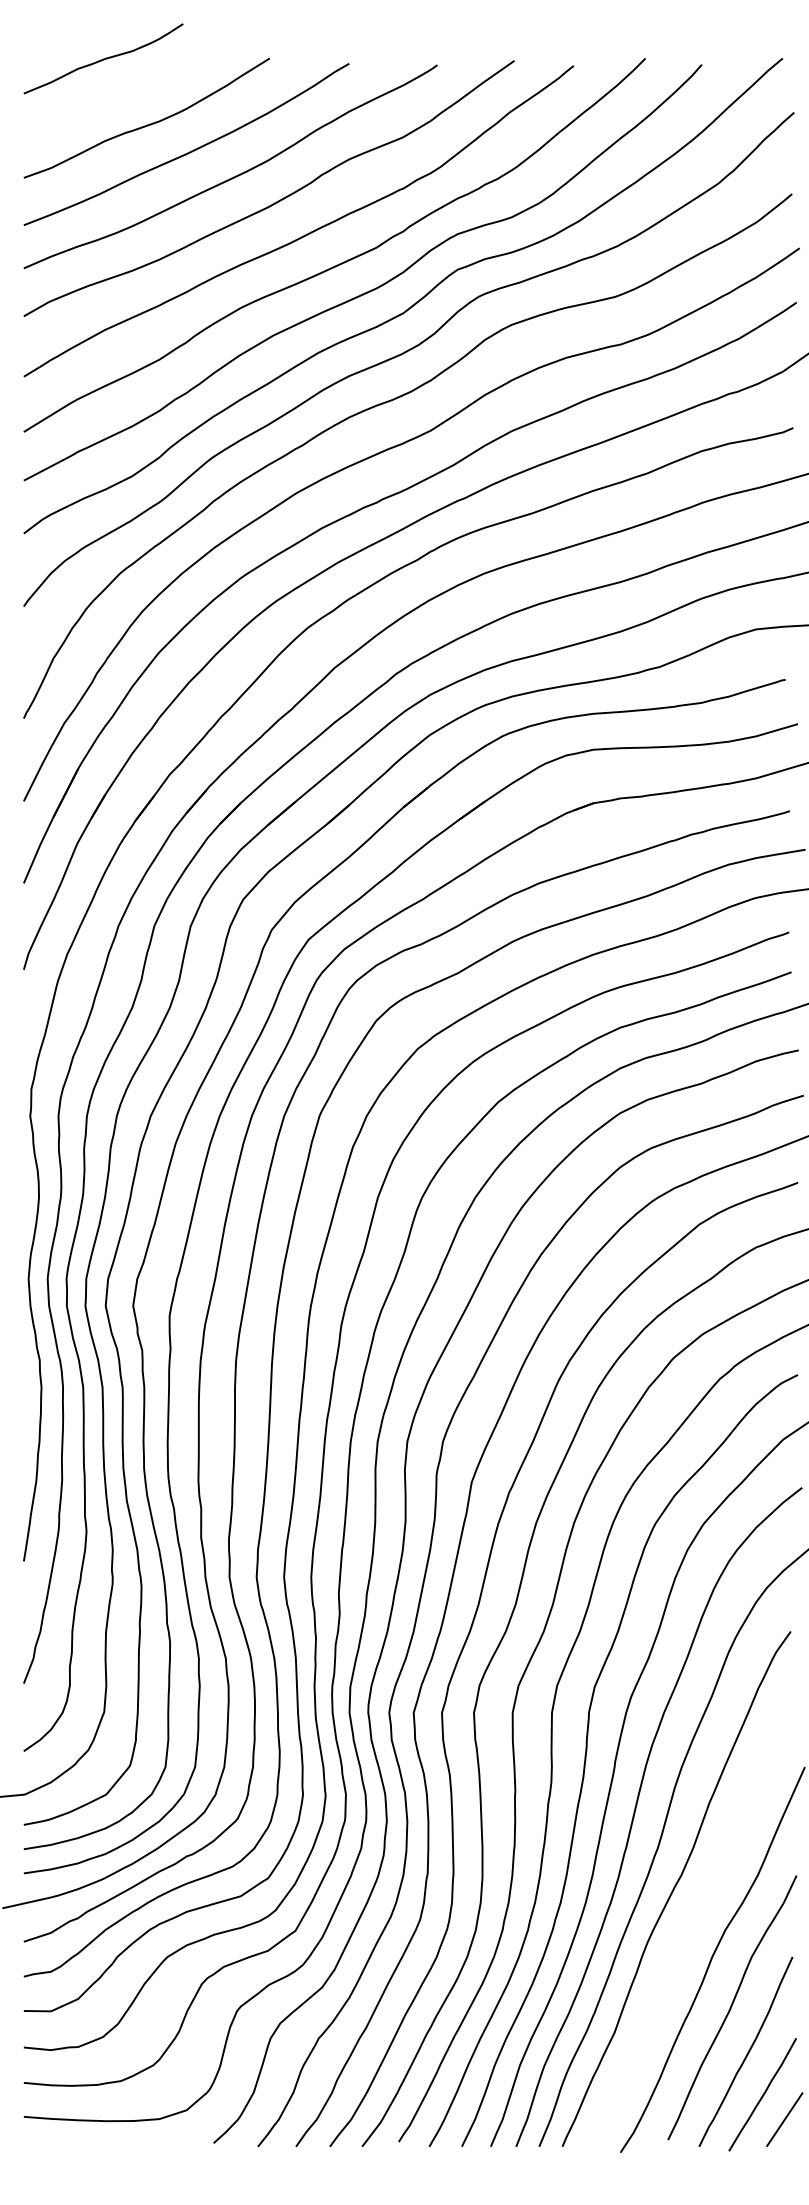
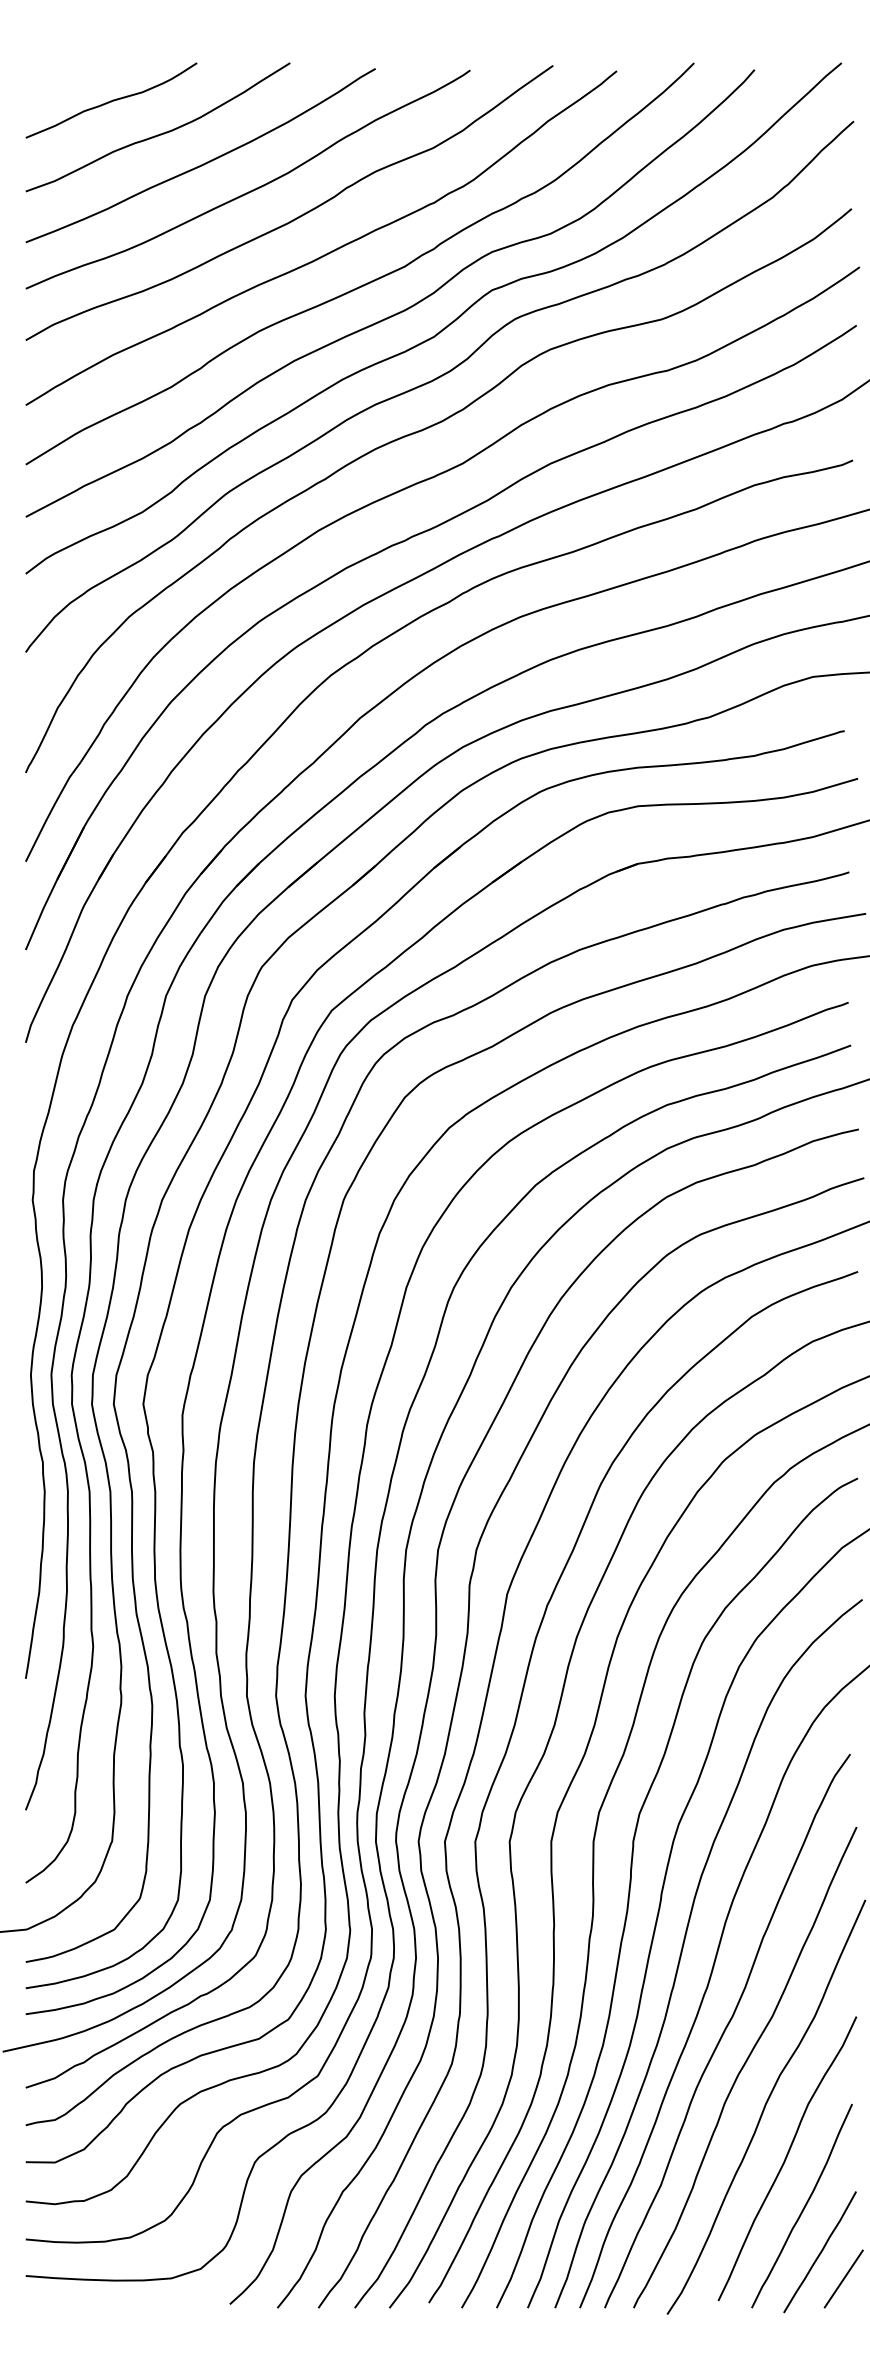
curve: (103, 58) -> (111, 100), moved
curve: (692, 1922) -> (744, 2066), added

